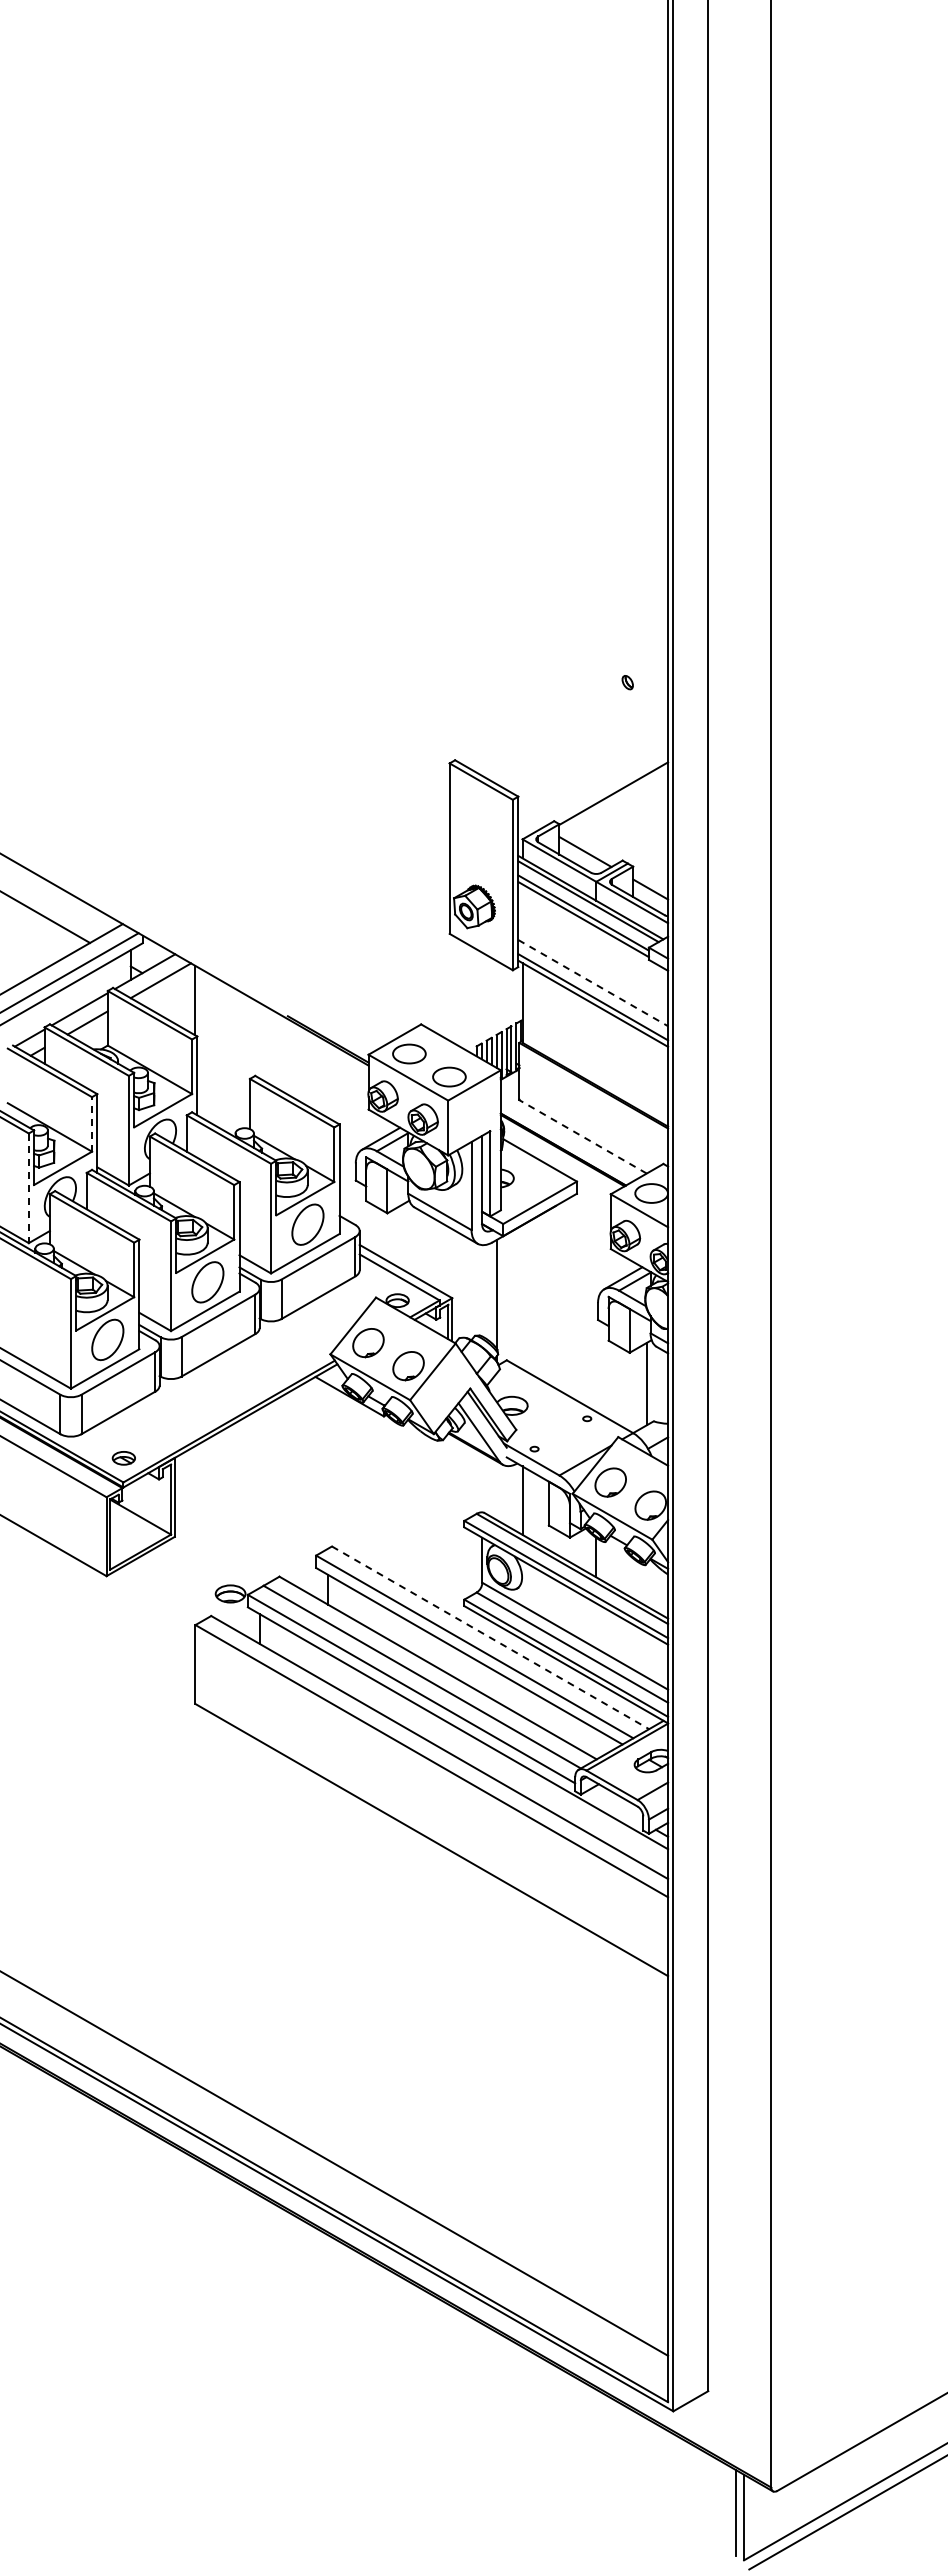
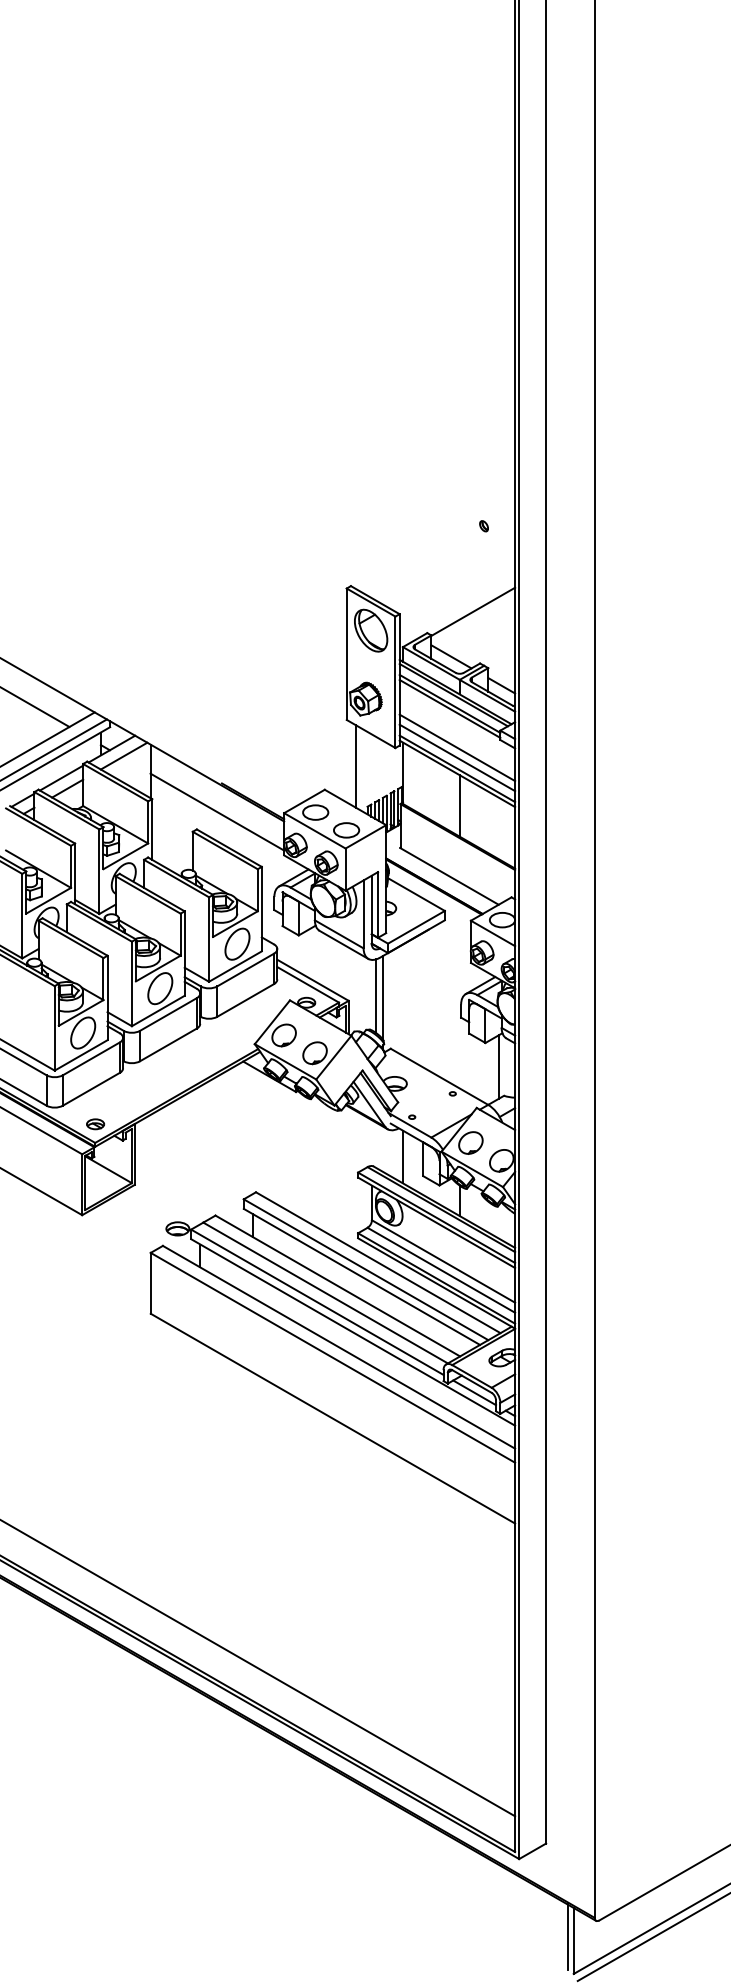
part: (481, 818) -> (371, 631), added
line: (593, 969) -> (457, 747), added
line: (593, 983) -> (457, 758), dashed -> solid
line: (462, 994) -> (356, 766), added
line: (596, 1045) -> (459, 806), added
line: (281, 1053) -> (217, 812), added
line: (92, 1123) -> (71, 866), dashed -> solid
line: (582, 1136) -> (449, 876), dashed -> solid
line: (28, 1188) -> (22, 916), dashed -> solid
line: (487, 1291) -> (375, 995), added
line: (490, 1638) -> (378, 1263), dashed -> solid
line: (615, 1806) -> (474, 1392), added

